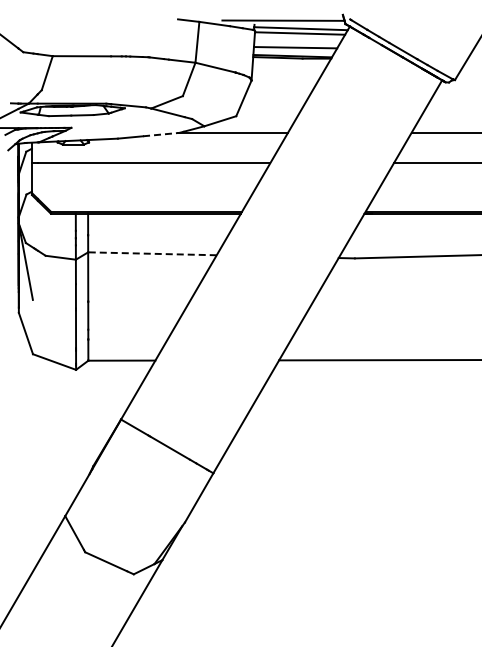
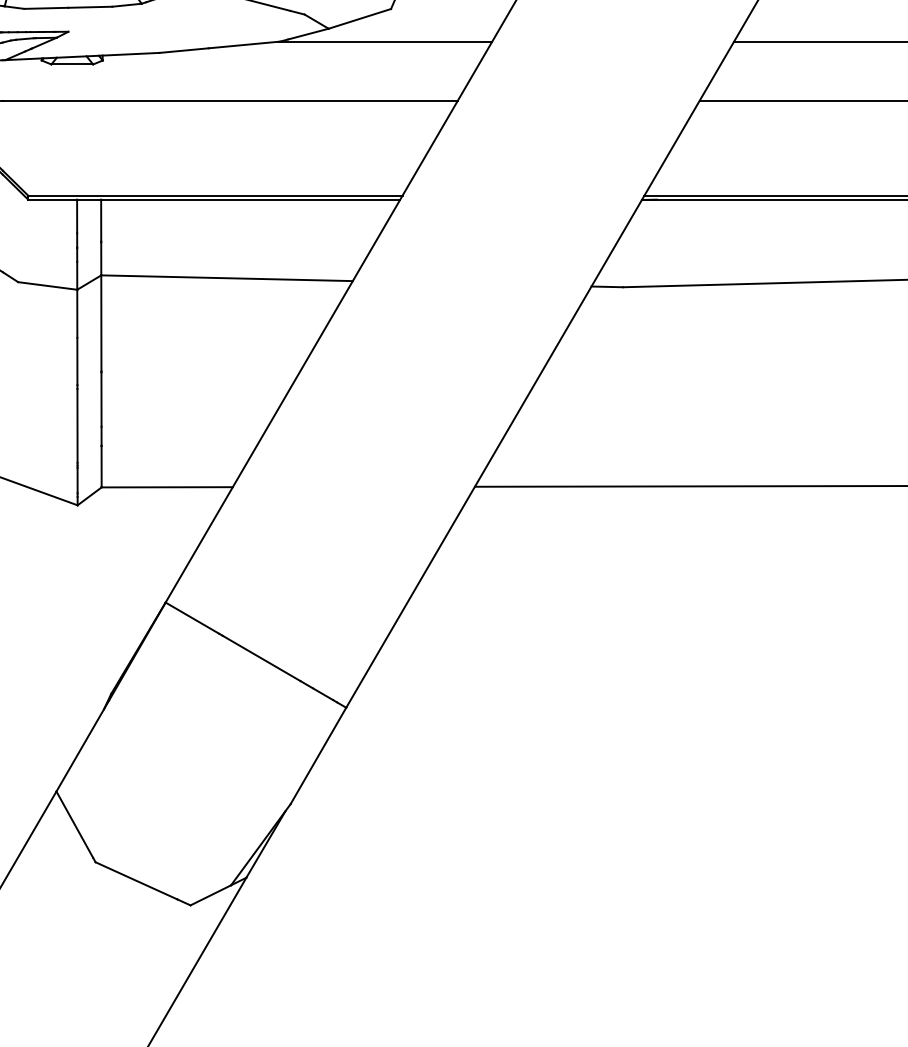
line: (161, 134) -> (244, 44), dashed -> solid
line: (151, 253) -> (225, 277), dashed -> solid

